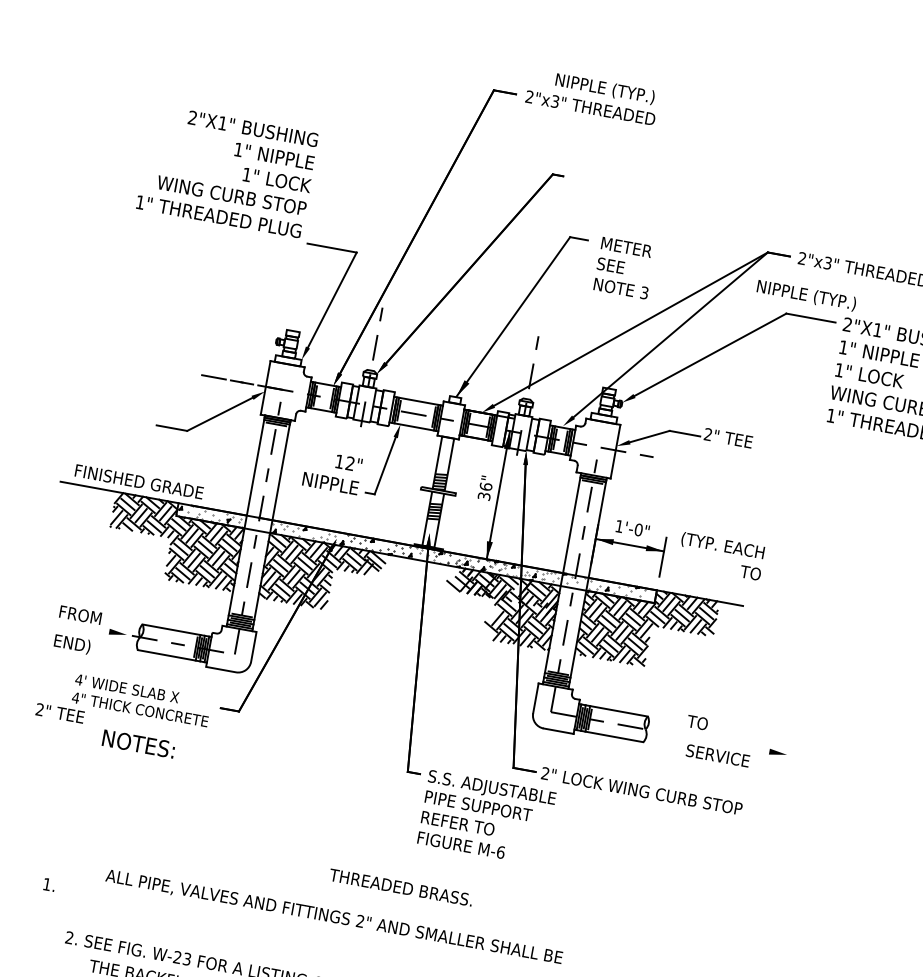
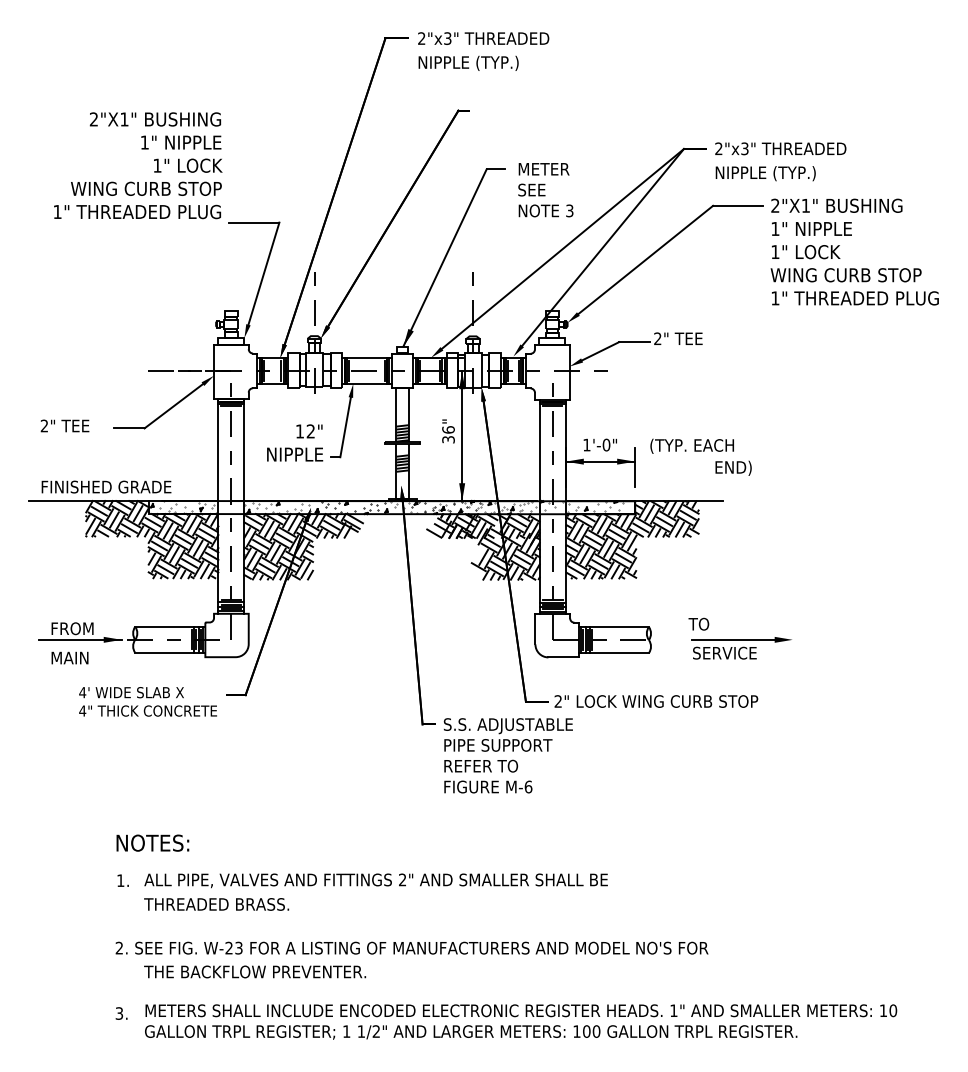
text: (605, 88) -> (468, 62), moved
text: (806, 295) -> (765, 173), moved
text: (758, 574) -> (732, 467), TO -> END)
line: (86, 627) -> (80, 639), added
text: (73, 644) -> (70, 658), END) -> MAIN
text: (59, 712) -> (64, 425), moved
text: (138, 743) -> (152, 842), moved
line: (728, 743) -> (733, 639), added
text: (48, 884) -> (122, 880), moved
text: (400, 887) -> (216, 904), moved

